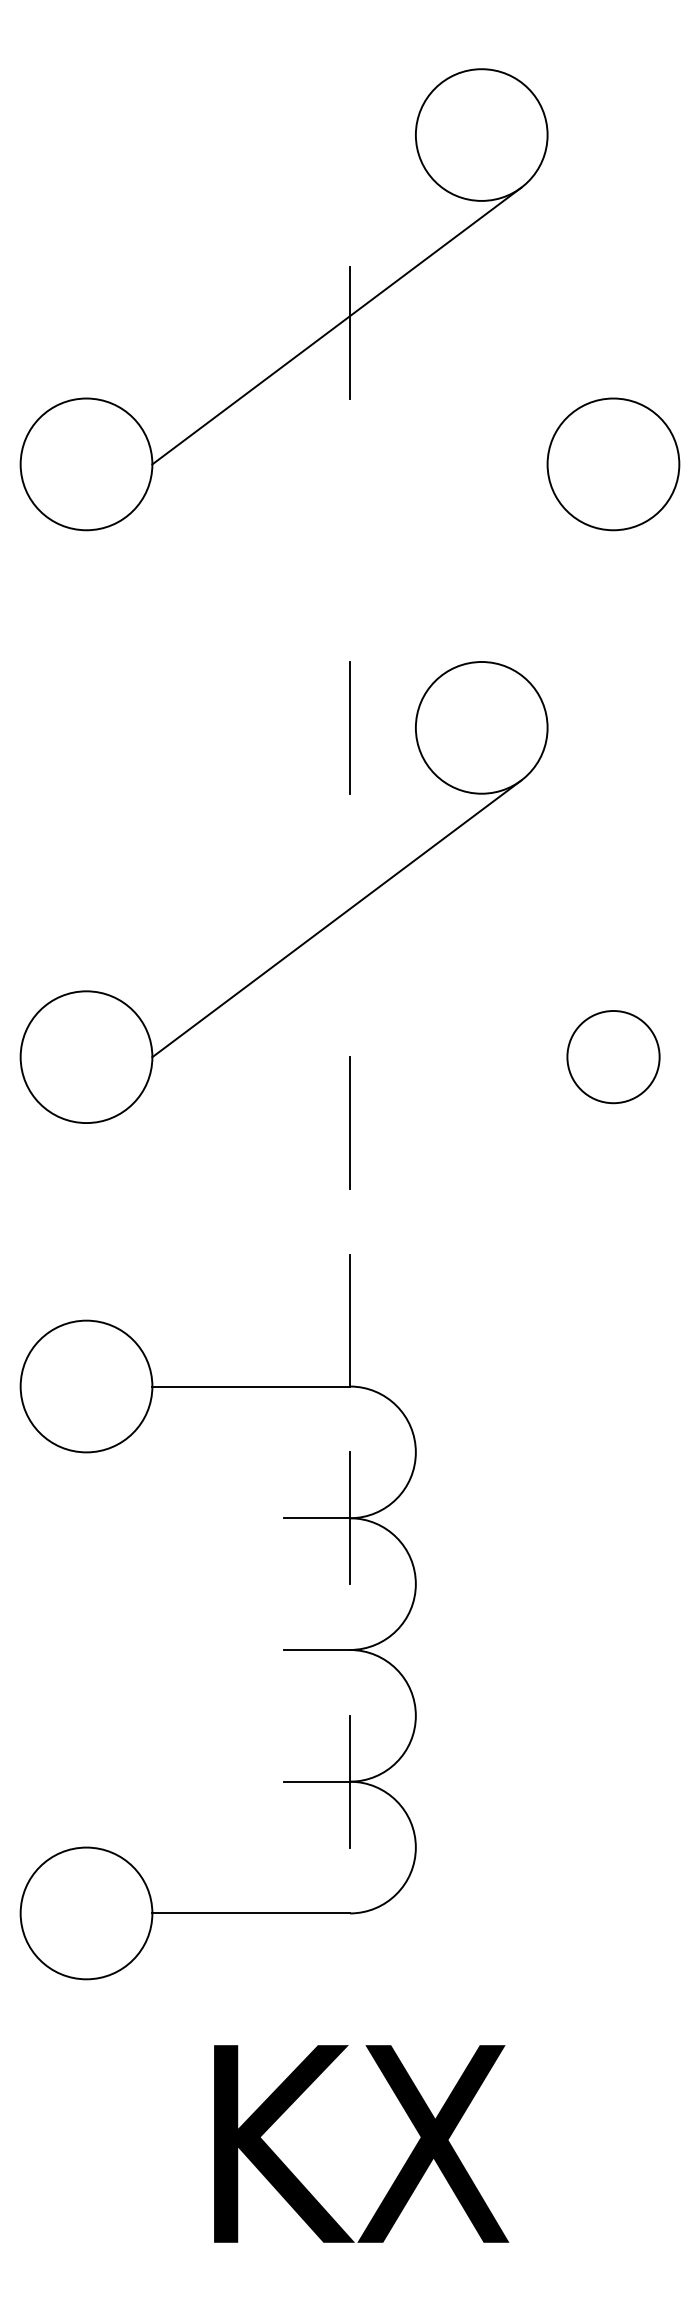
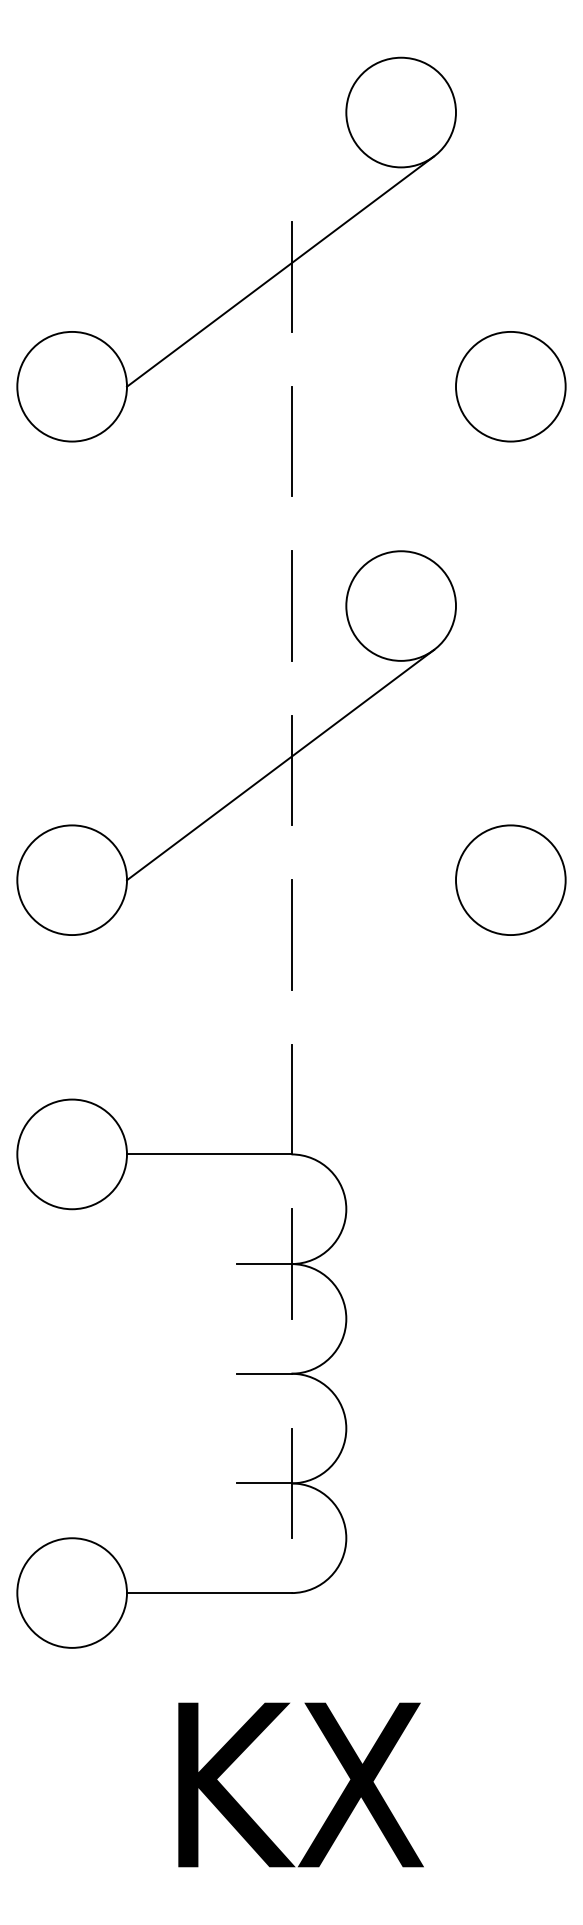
line: (350, 530) -> (291, 441), added
line: (350, 925) -> (291, 770), added
circle: (613, 1056) -> (510, 879), size x1.43

